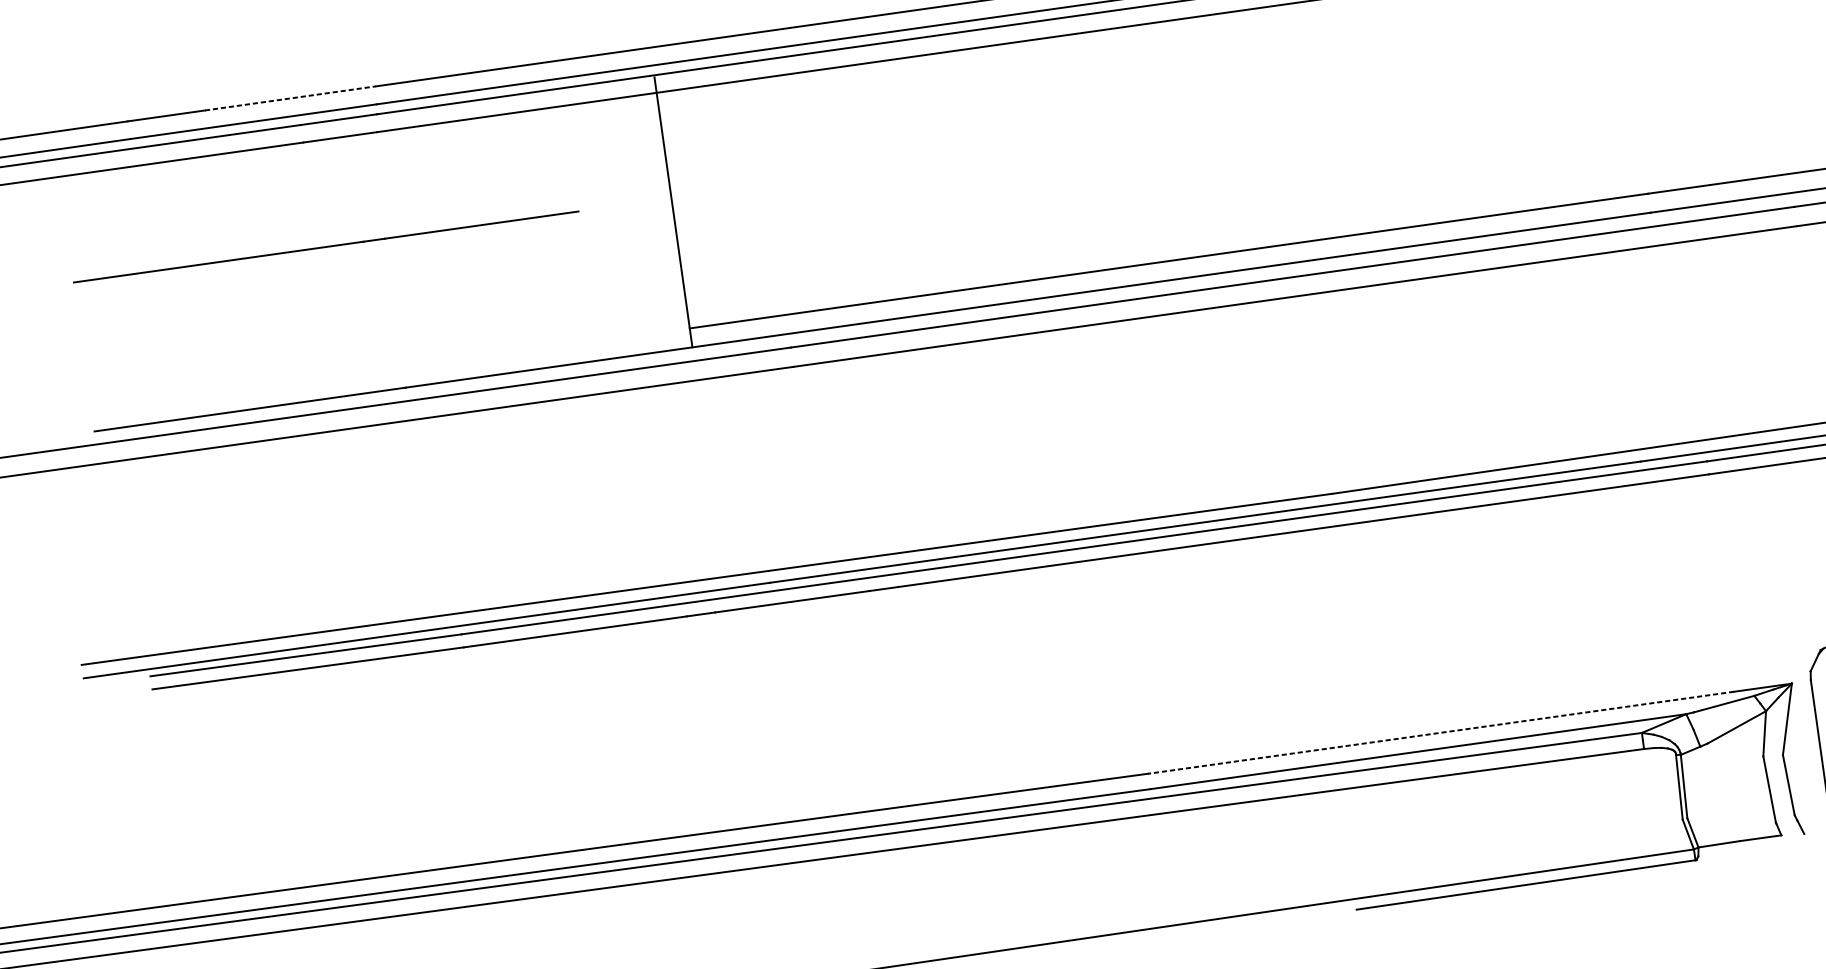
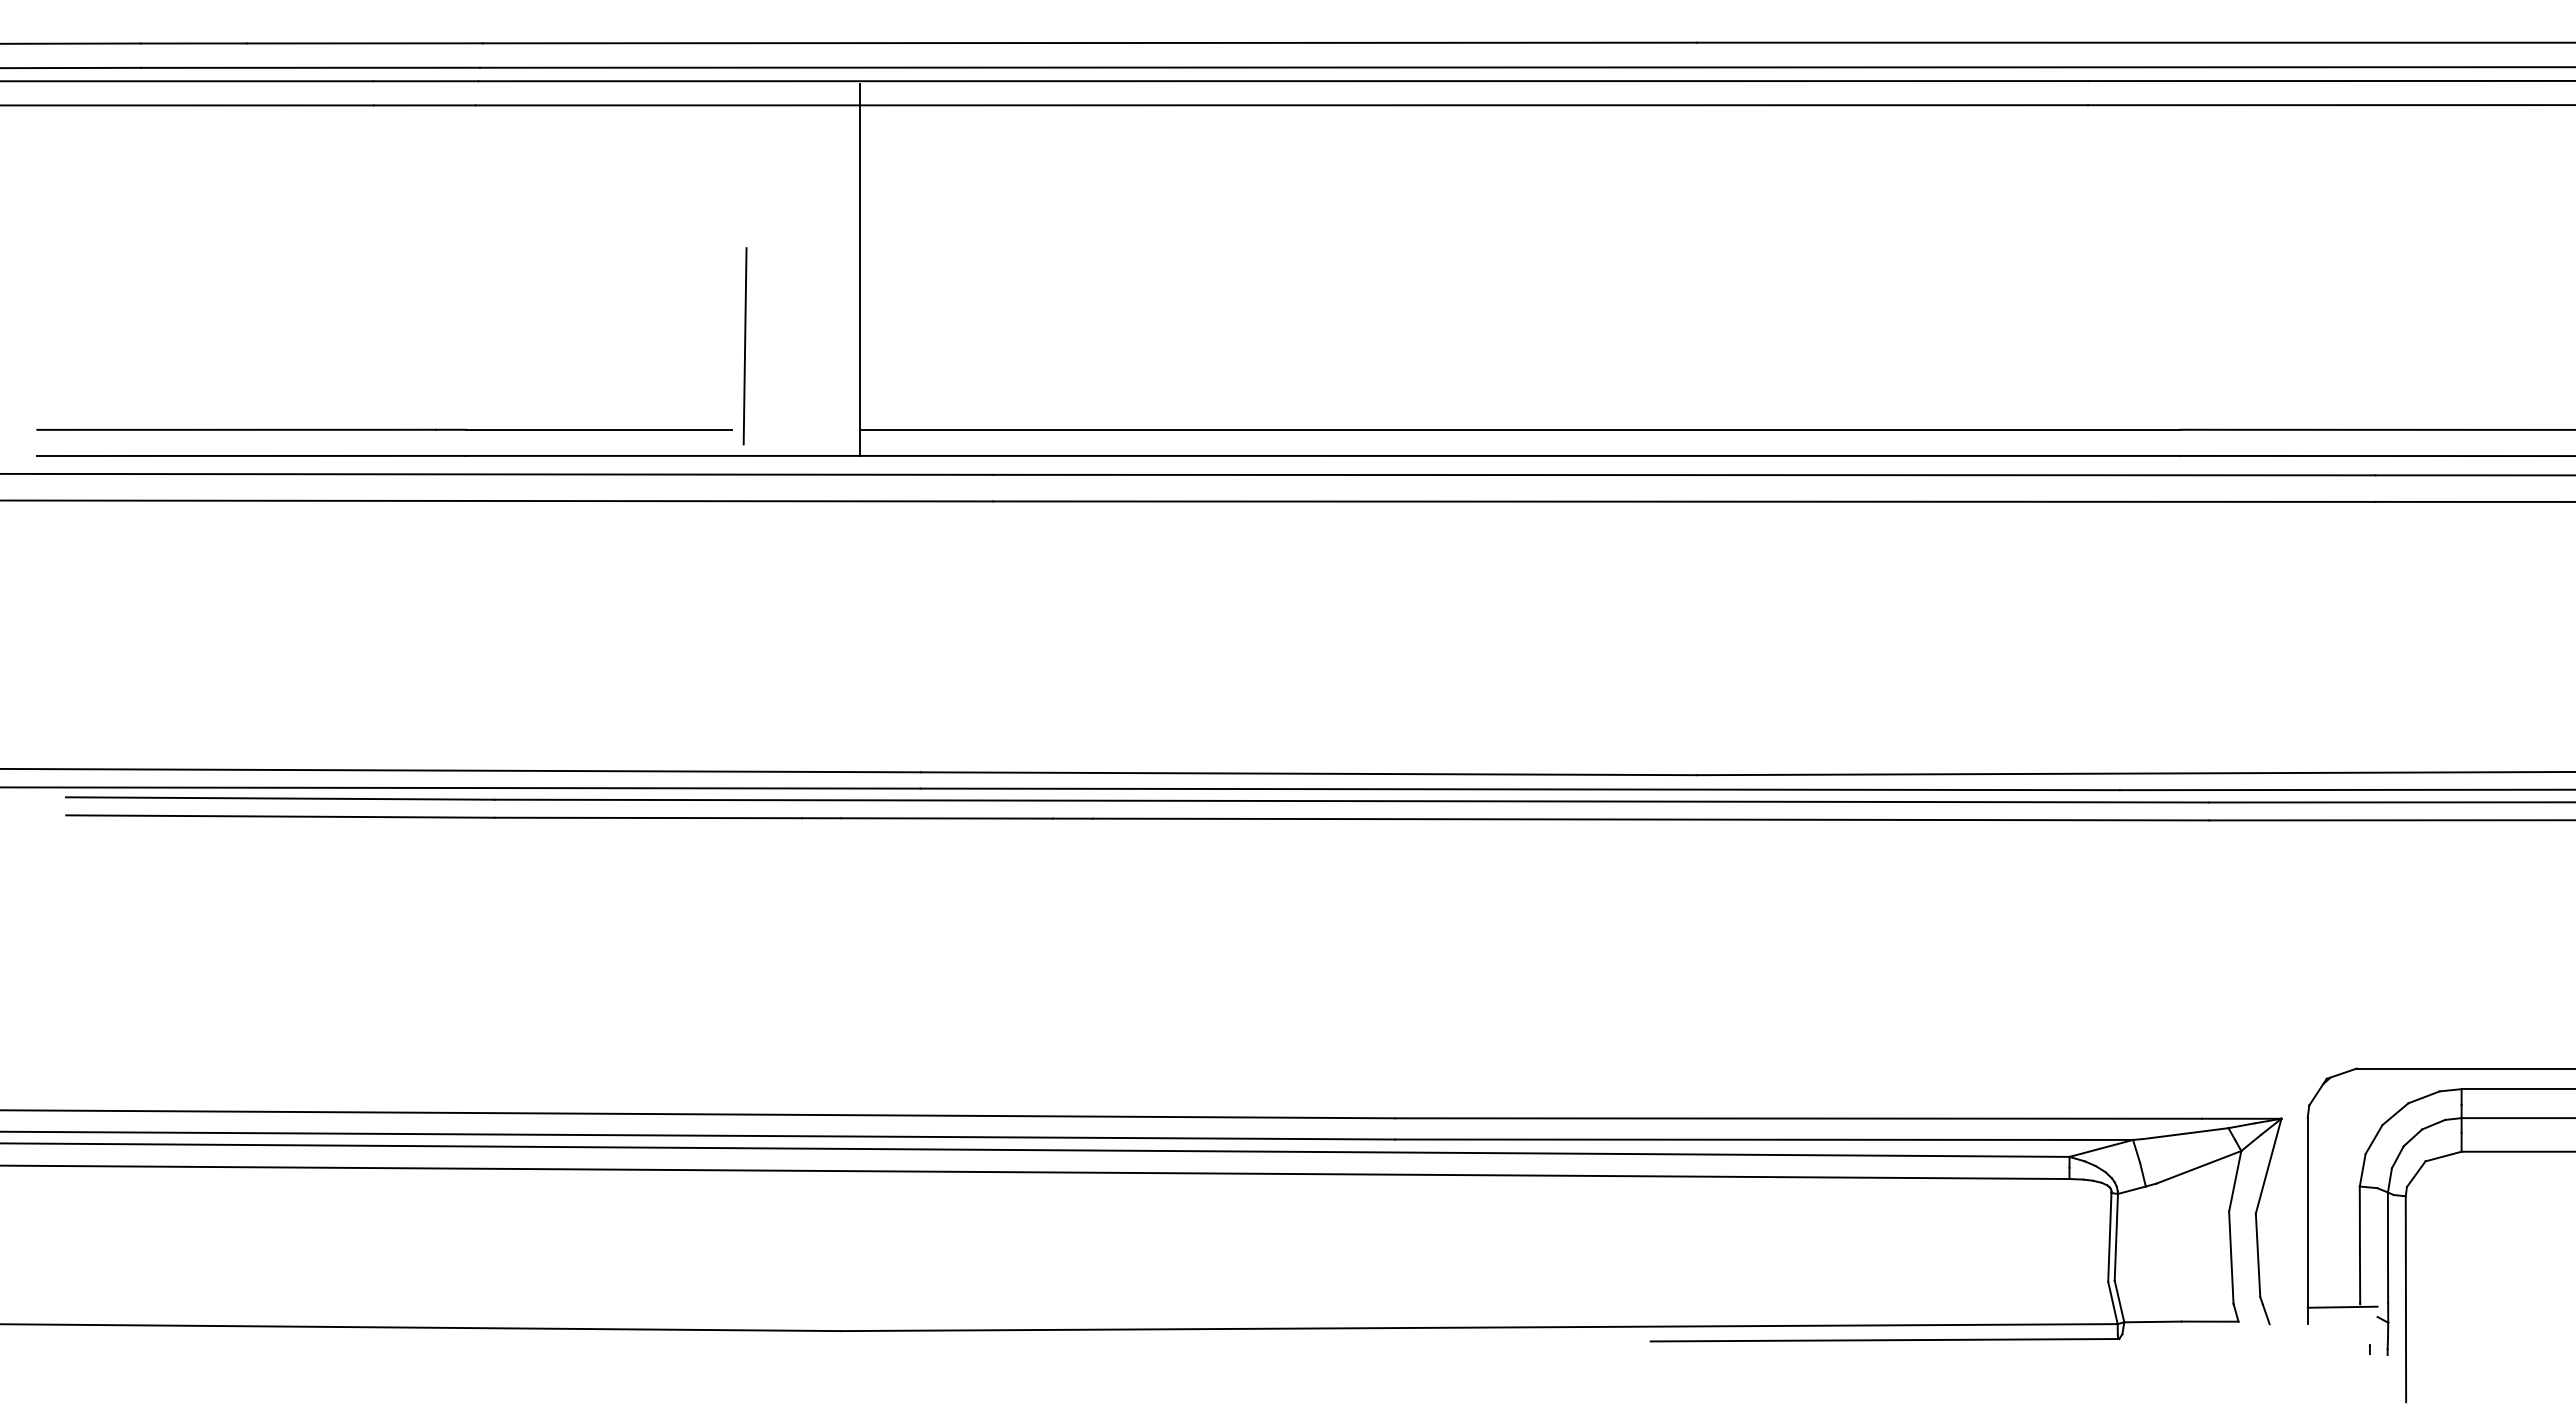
line: (290, 98) -> (364, 43), dashed -> solid
line: (325, 246) -> (384, 429), moved
line: (597, 279) -> (744, 346), added
line: (1441, 732) -> (1798, 1118), dashed -> solid

